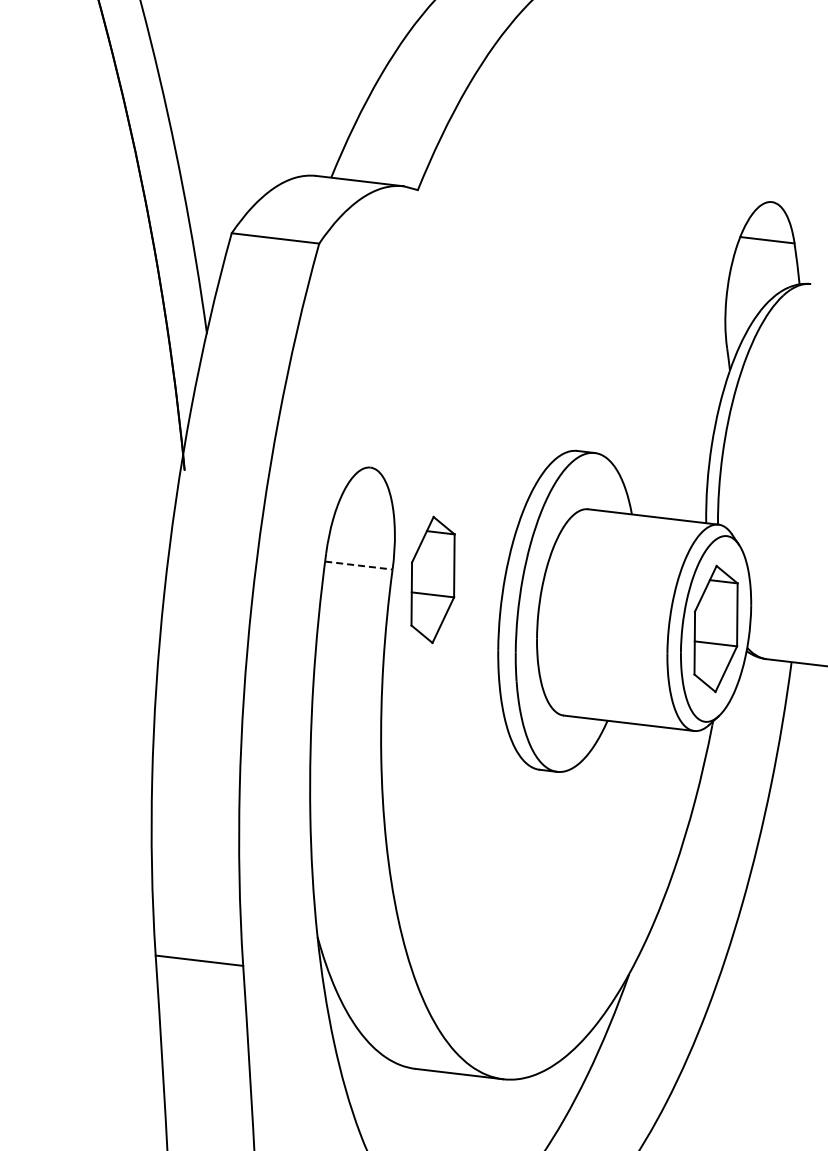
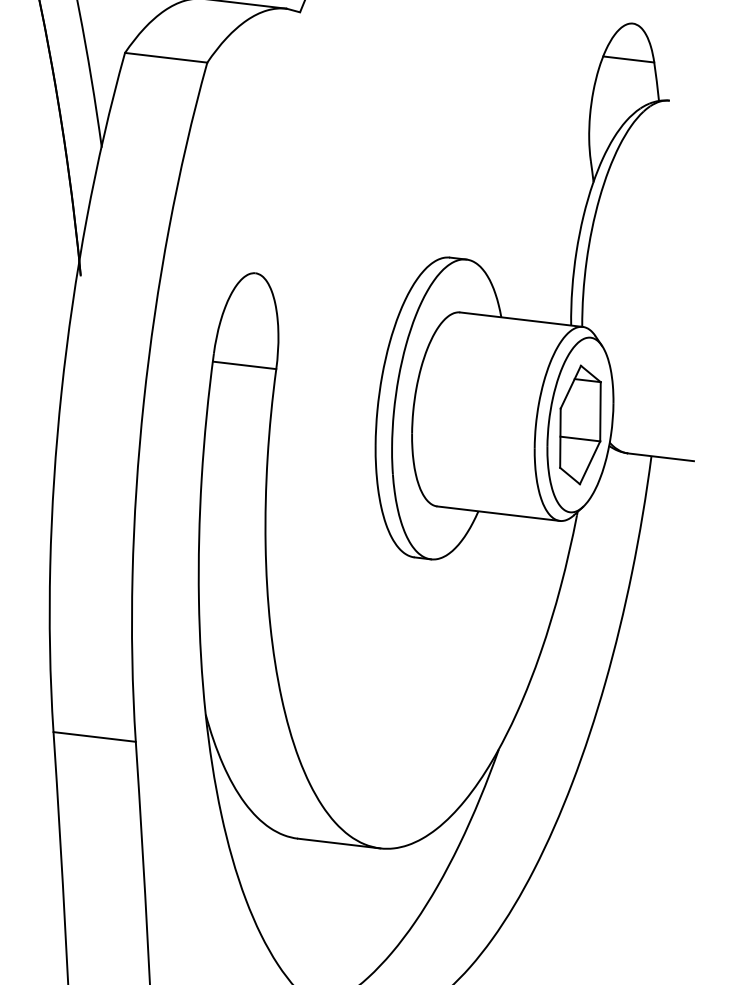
line: (358, 565) -> (244, 365), dashed -> solid
part: (432, 579) -> (313, 378), removed

